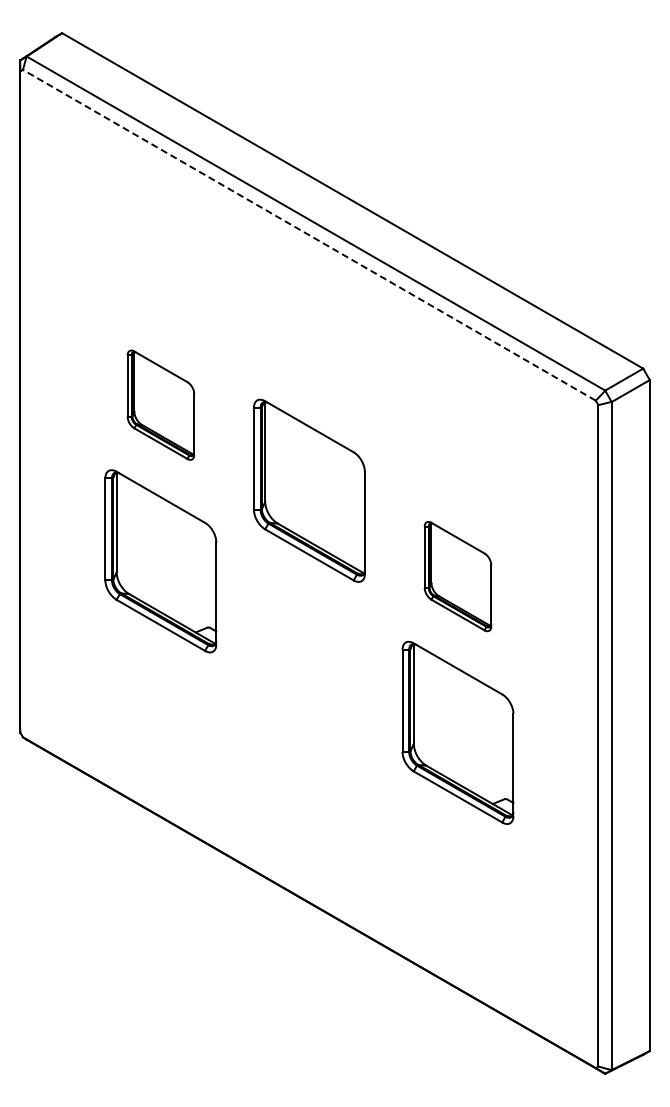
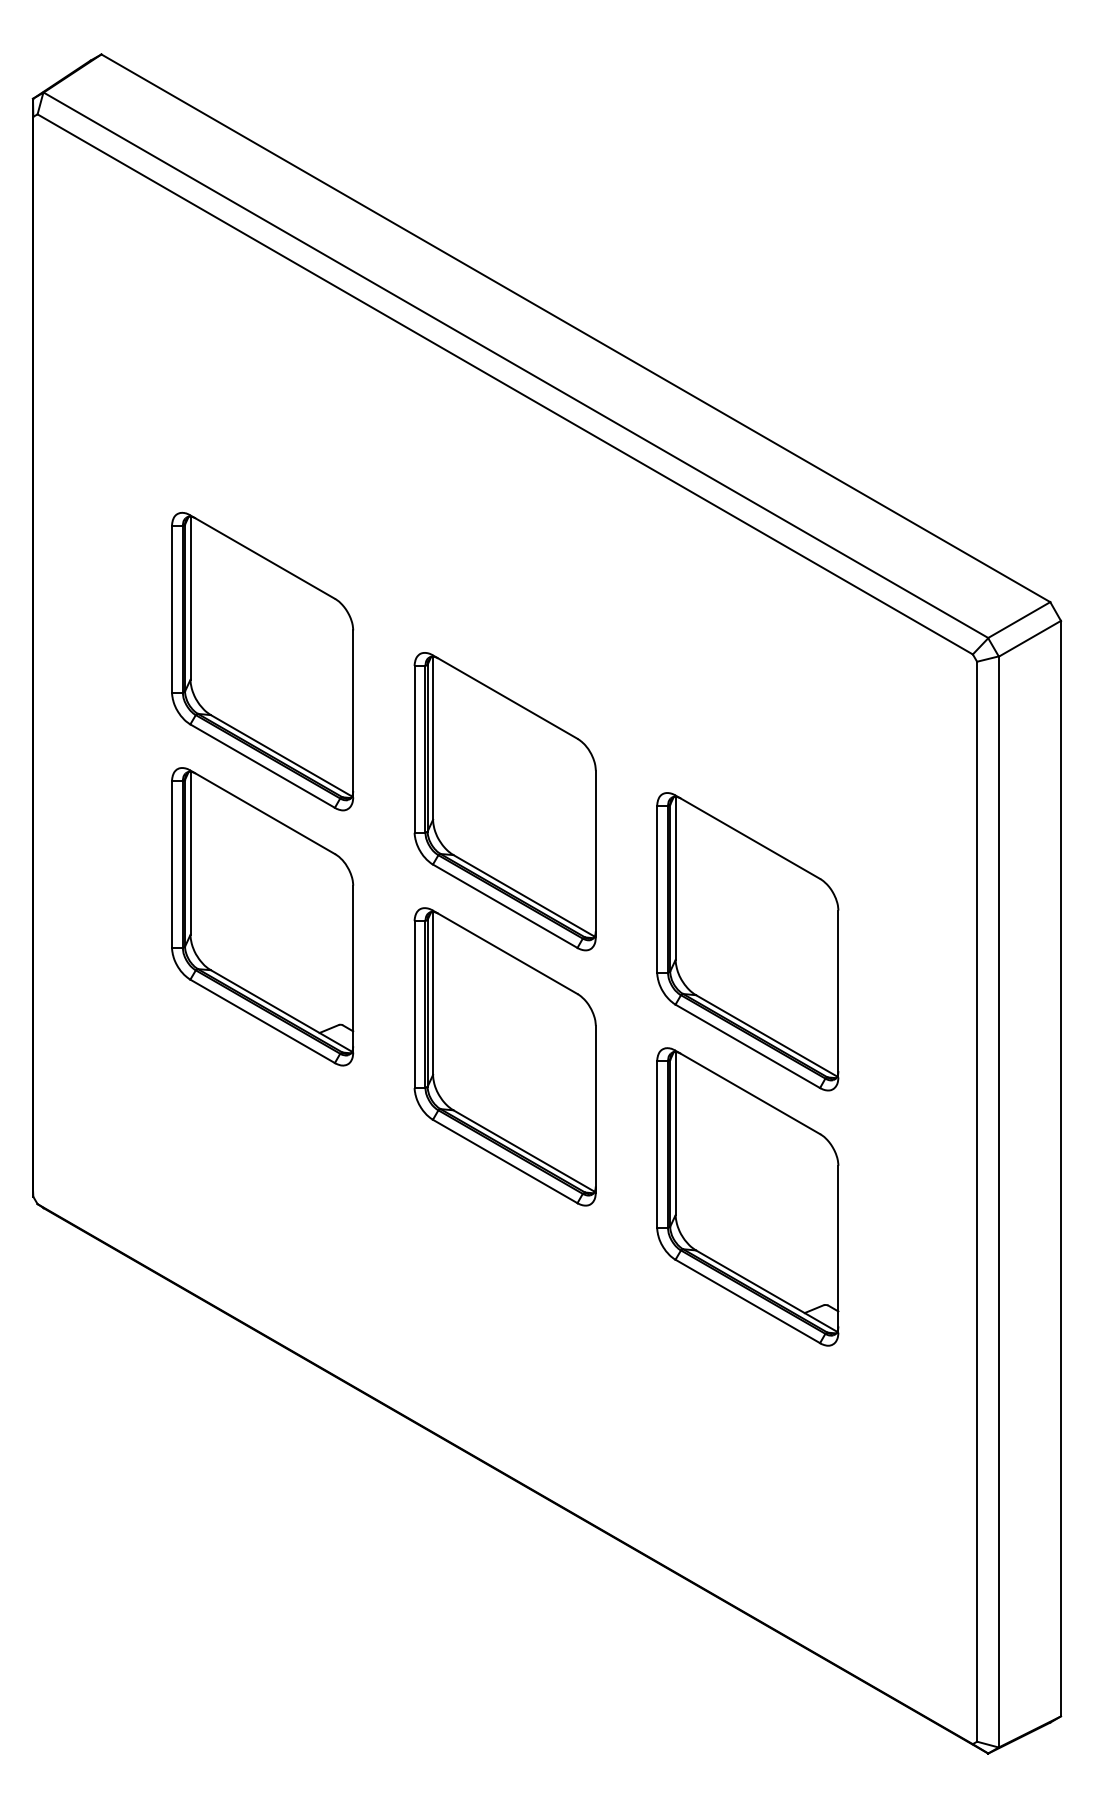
line: (309, 235) -> (505, 384), dashed -> solid
part: (160, 405) -> (262, 662), size x1.67
part: (457, 576) -> (747, 941), size x1.67
part: (309, 647) -> (505, 1057), added

